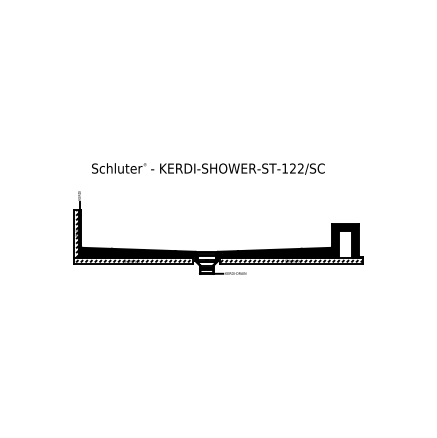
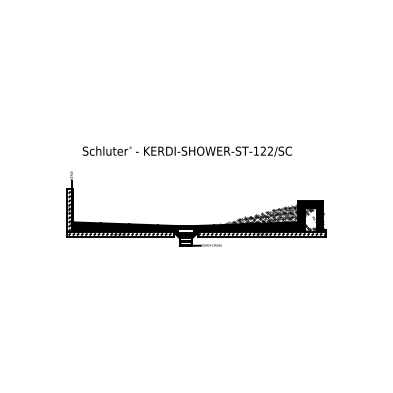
hatch: (290, 241) -> (261, 216), added

